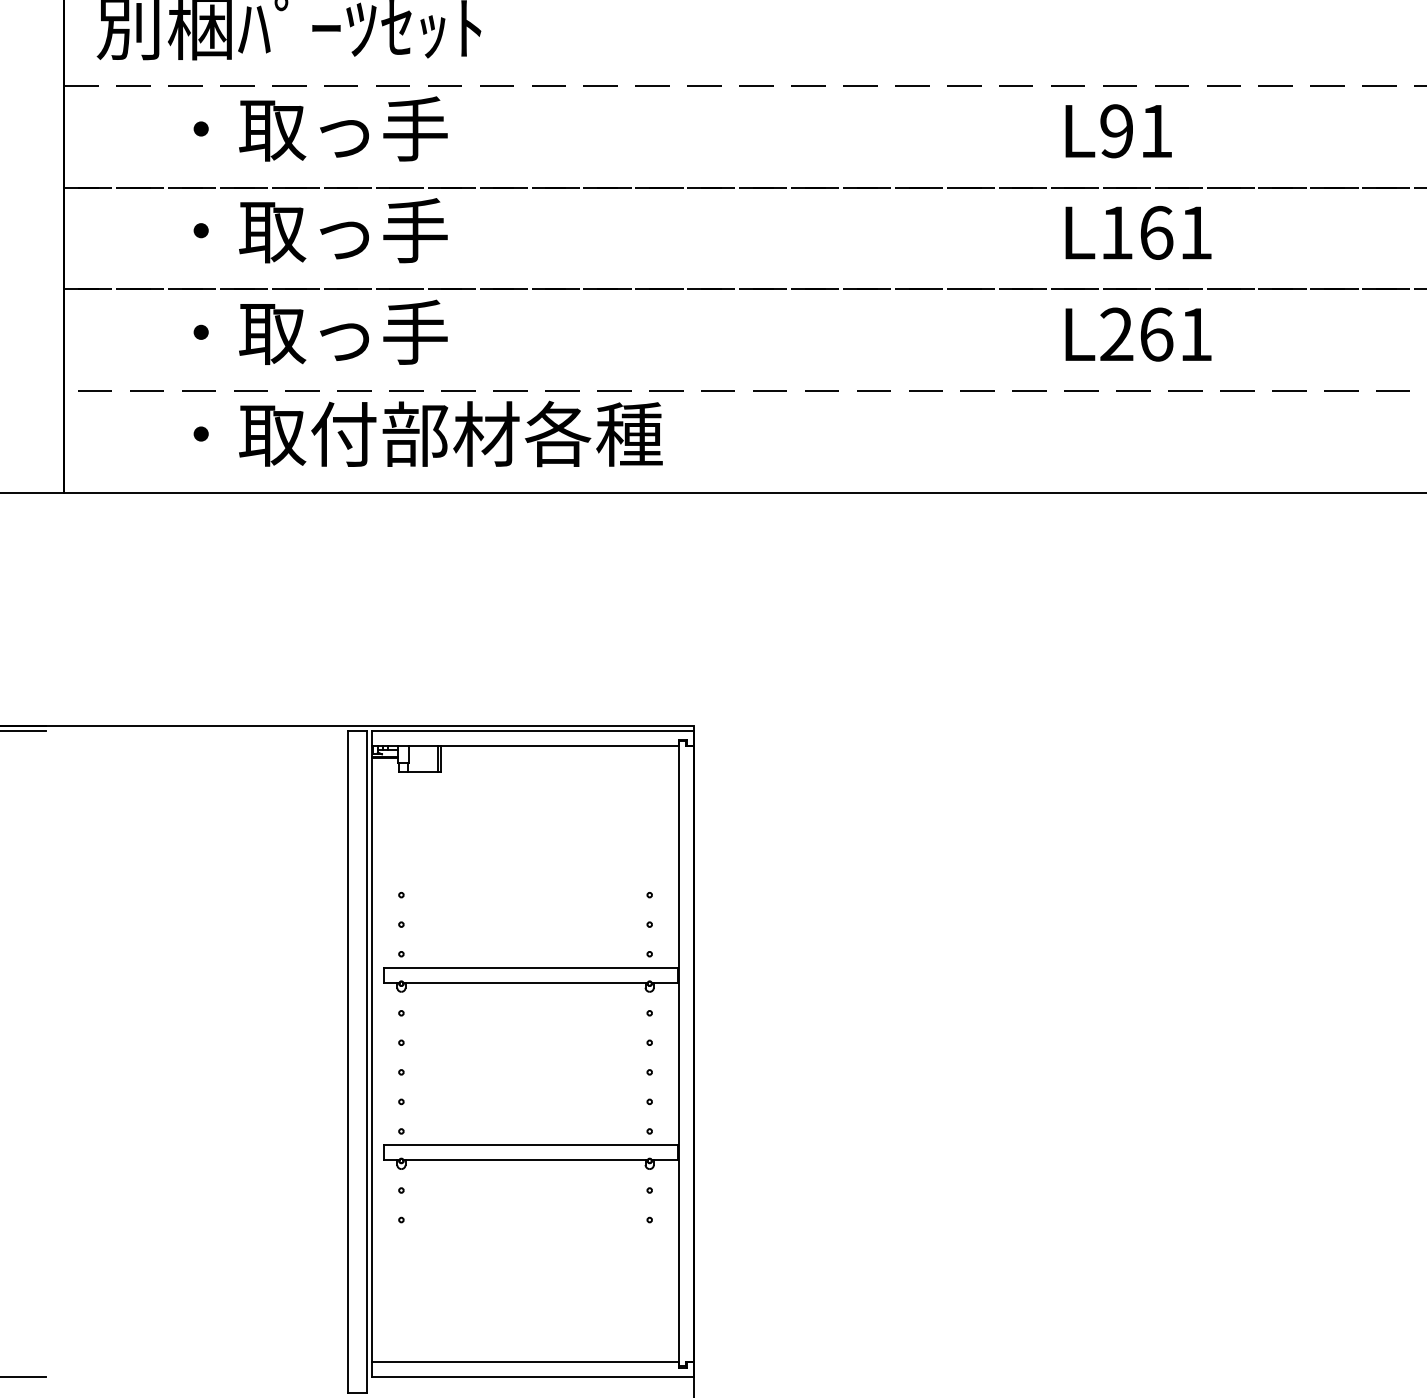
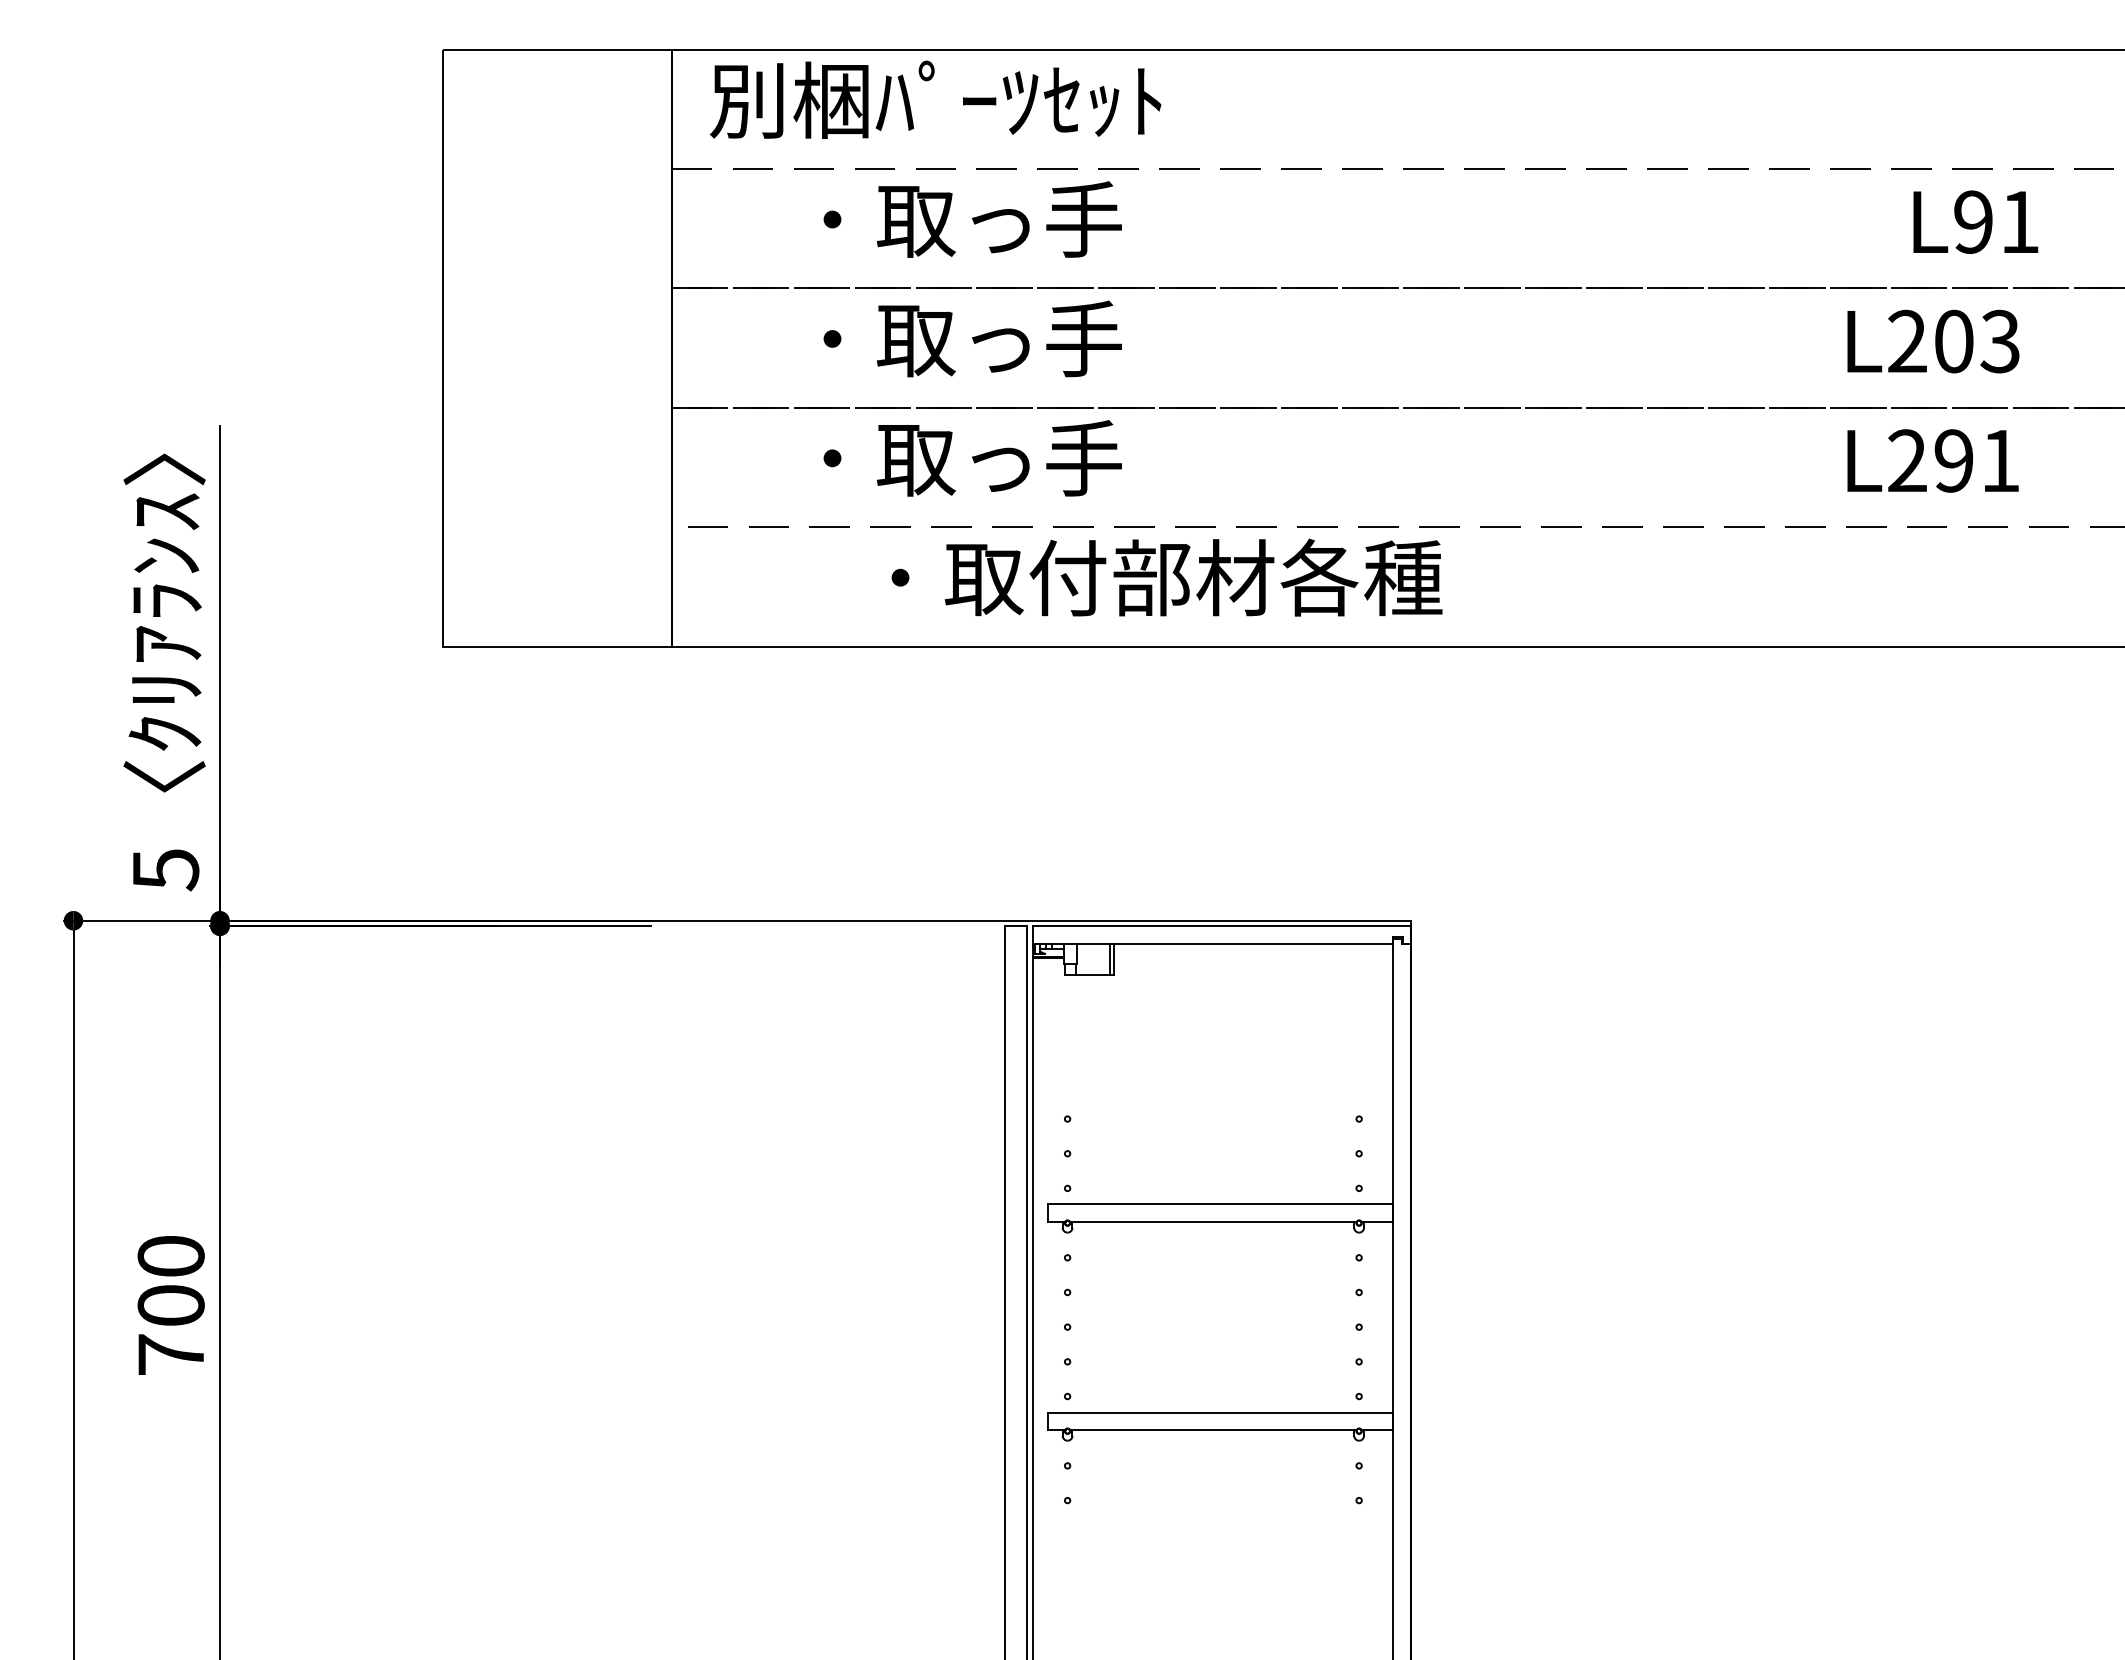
text: (1118, 130) -> (1975, 221), moved
text: (1155, 232) -> (1953, 341), L161 -> L203
text: (1155, 334) -> (1953, 460), L261 -> L291
text: (427, 433) -> (1166, 577), moved

